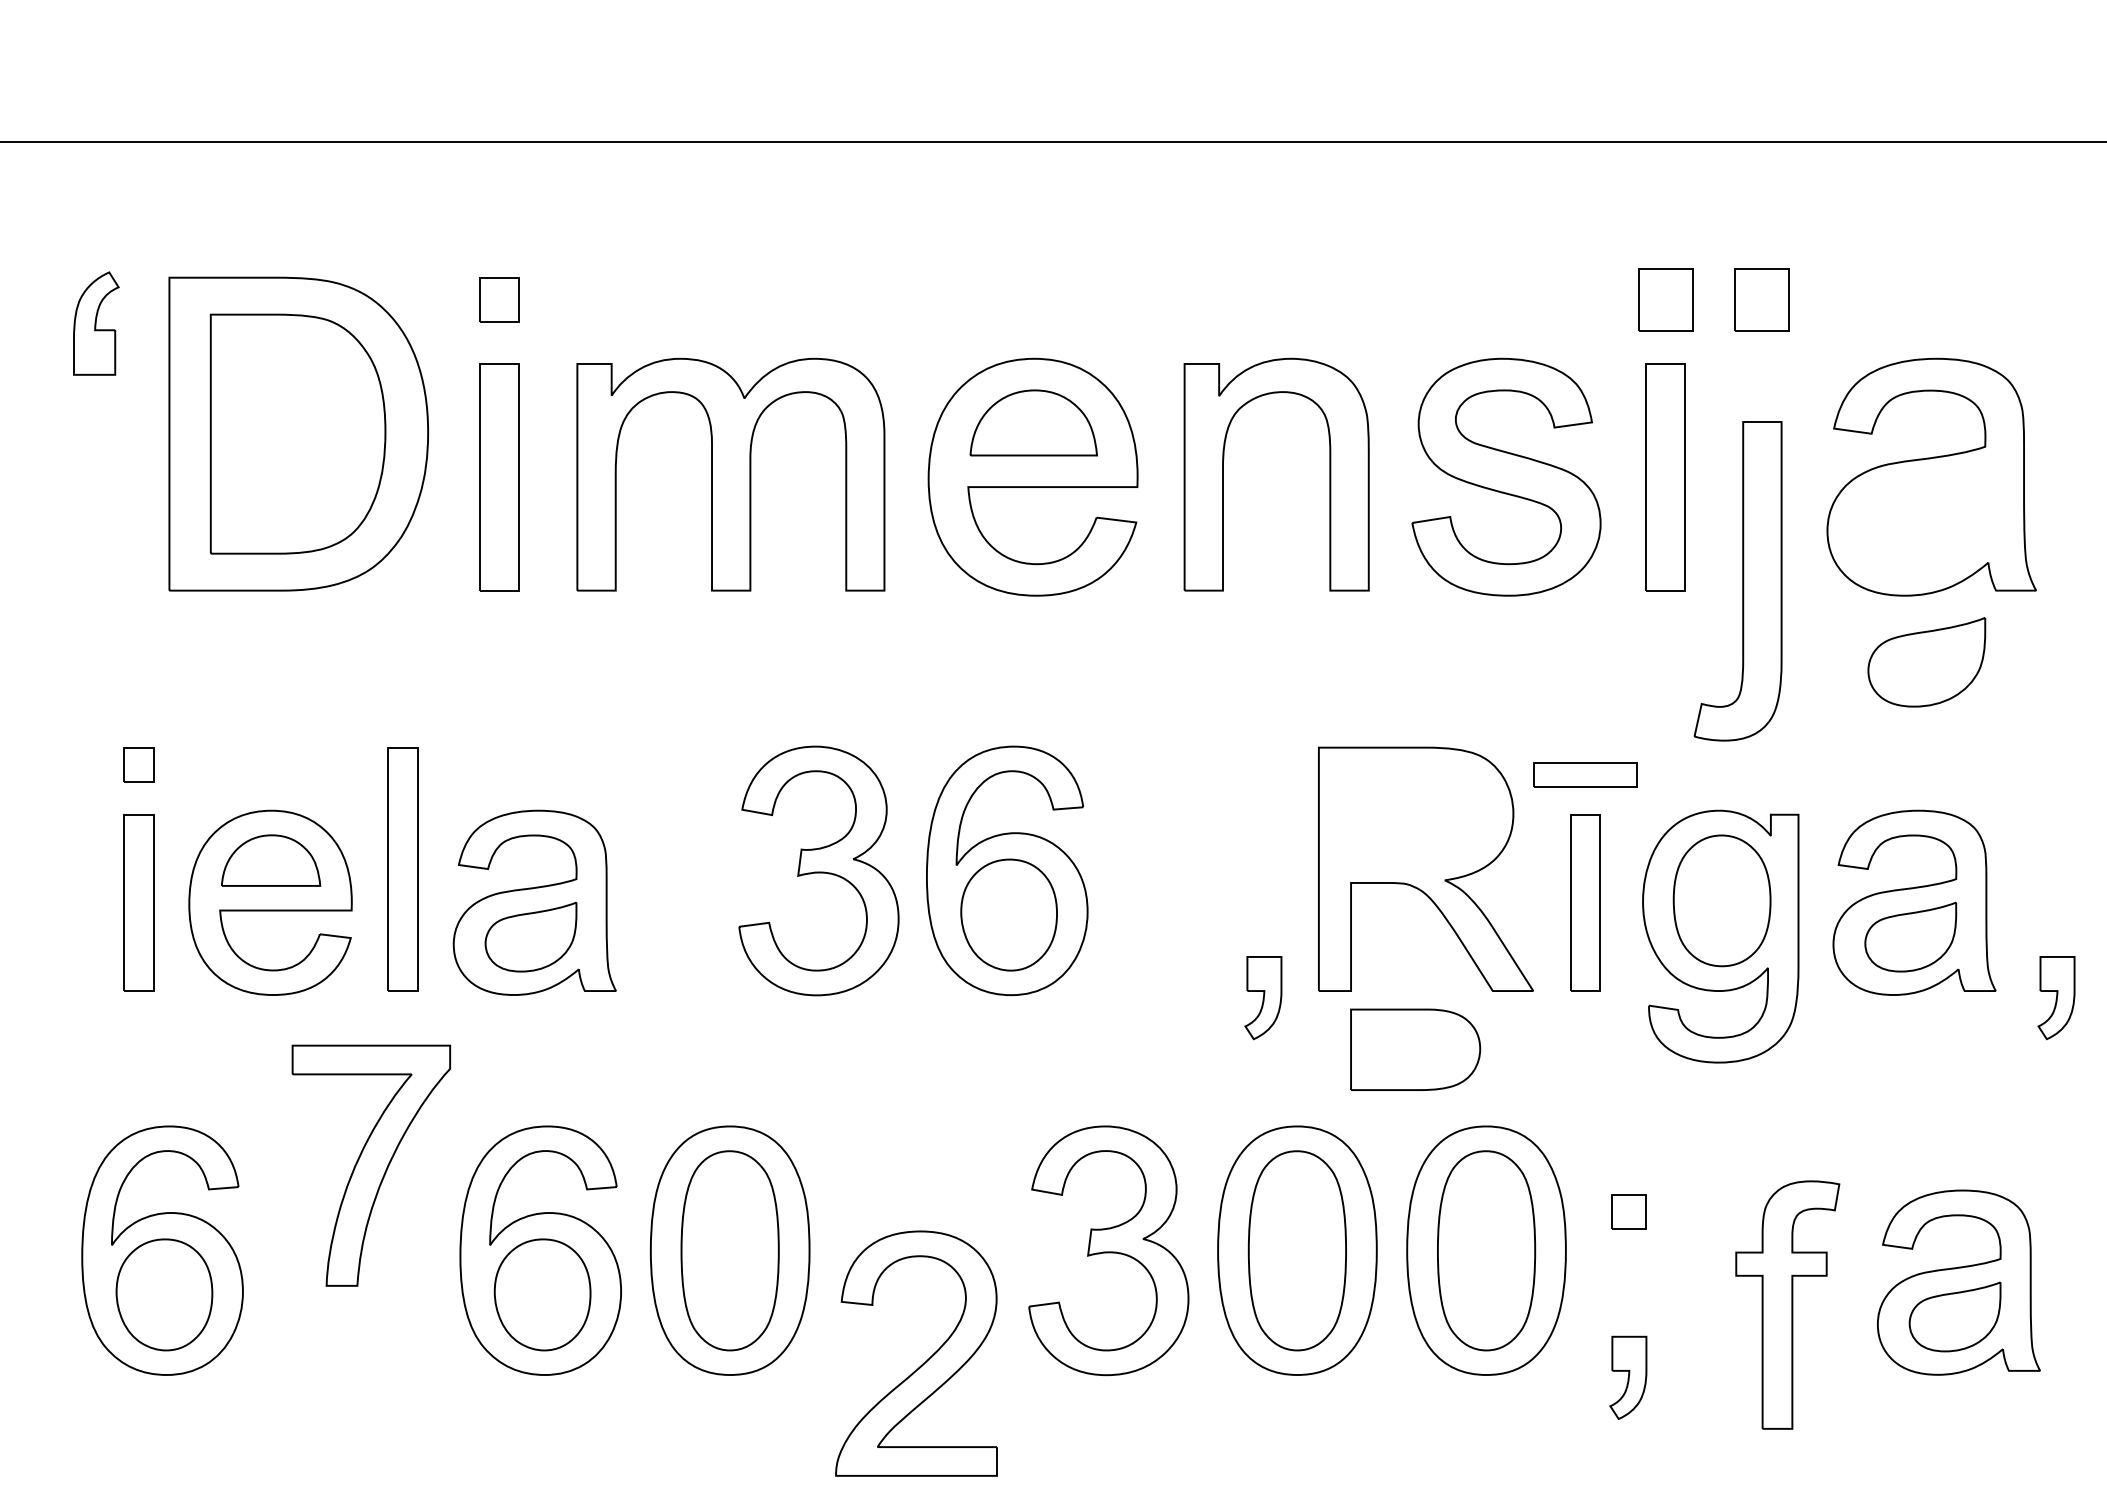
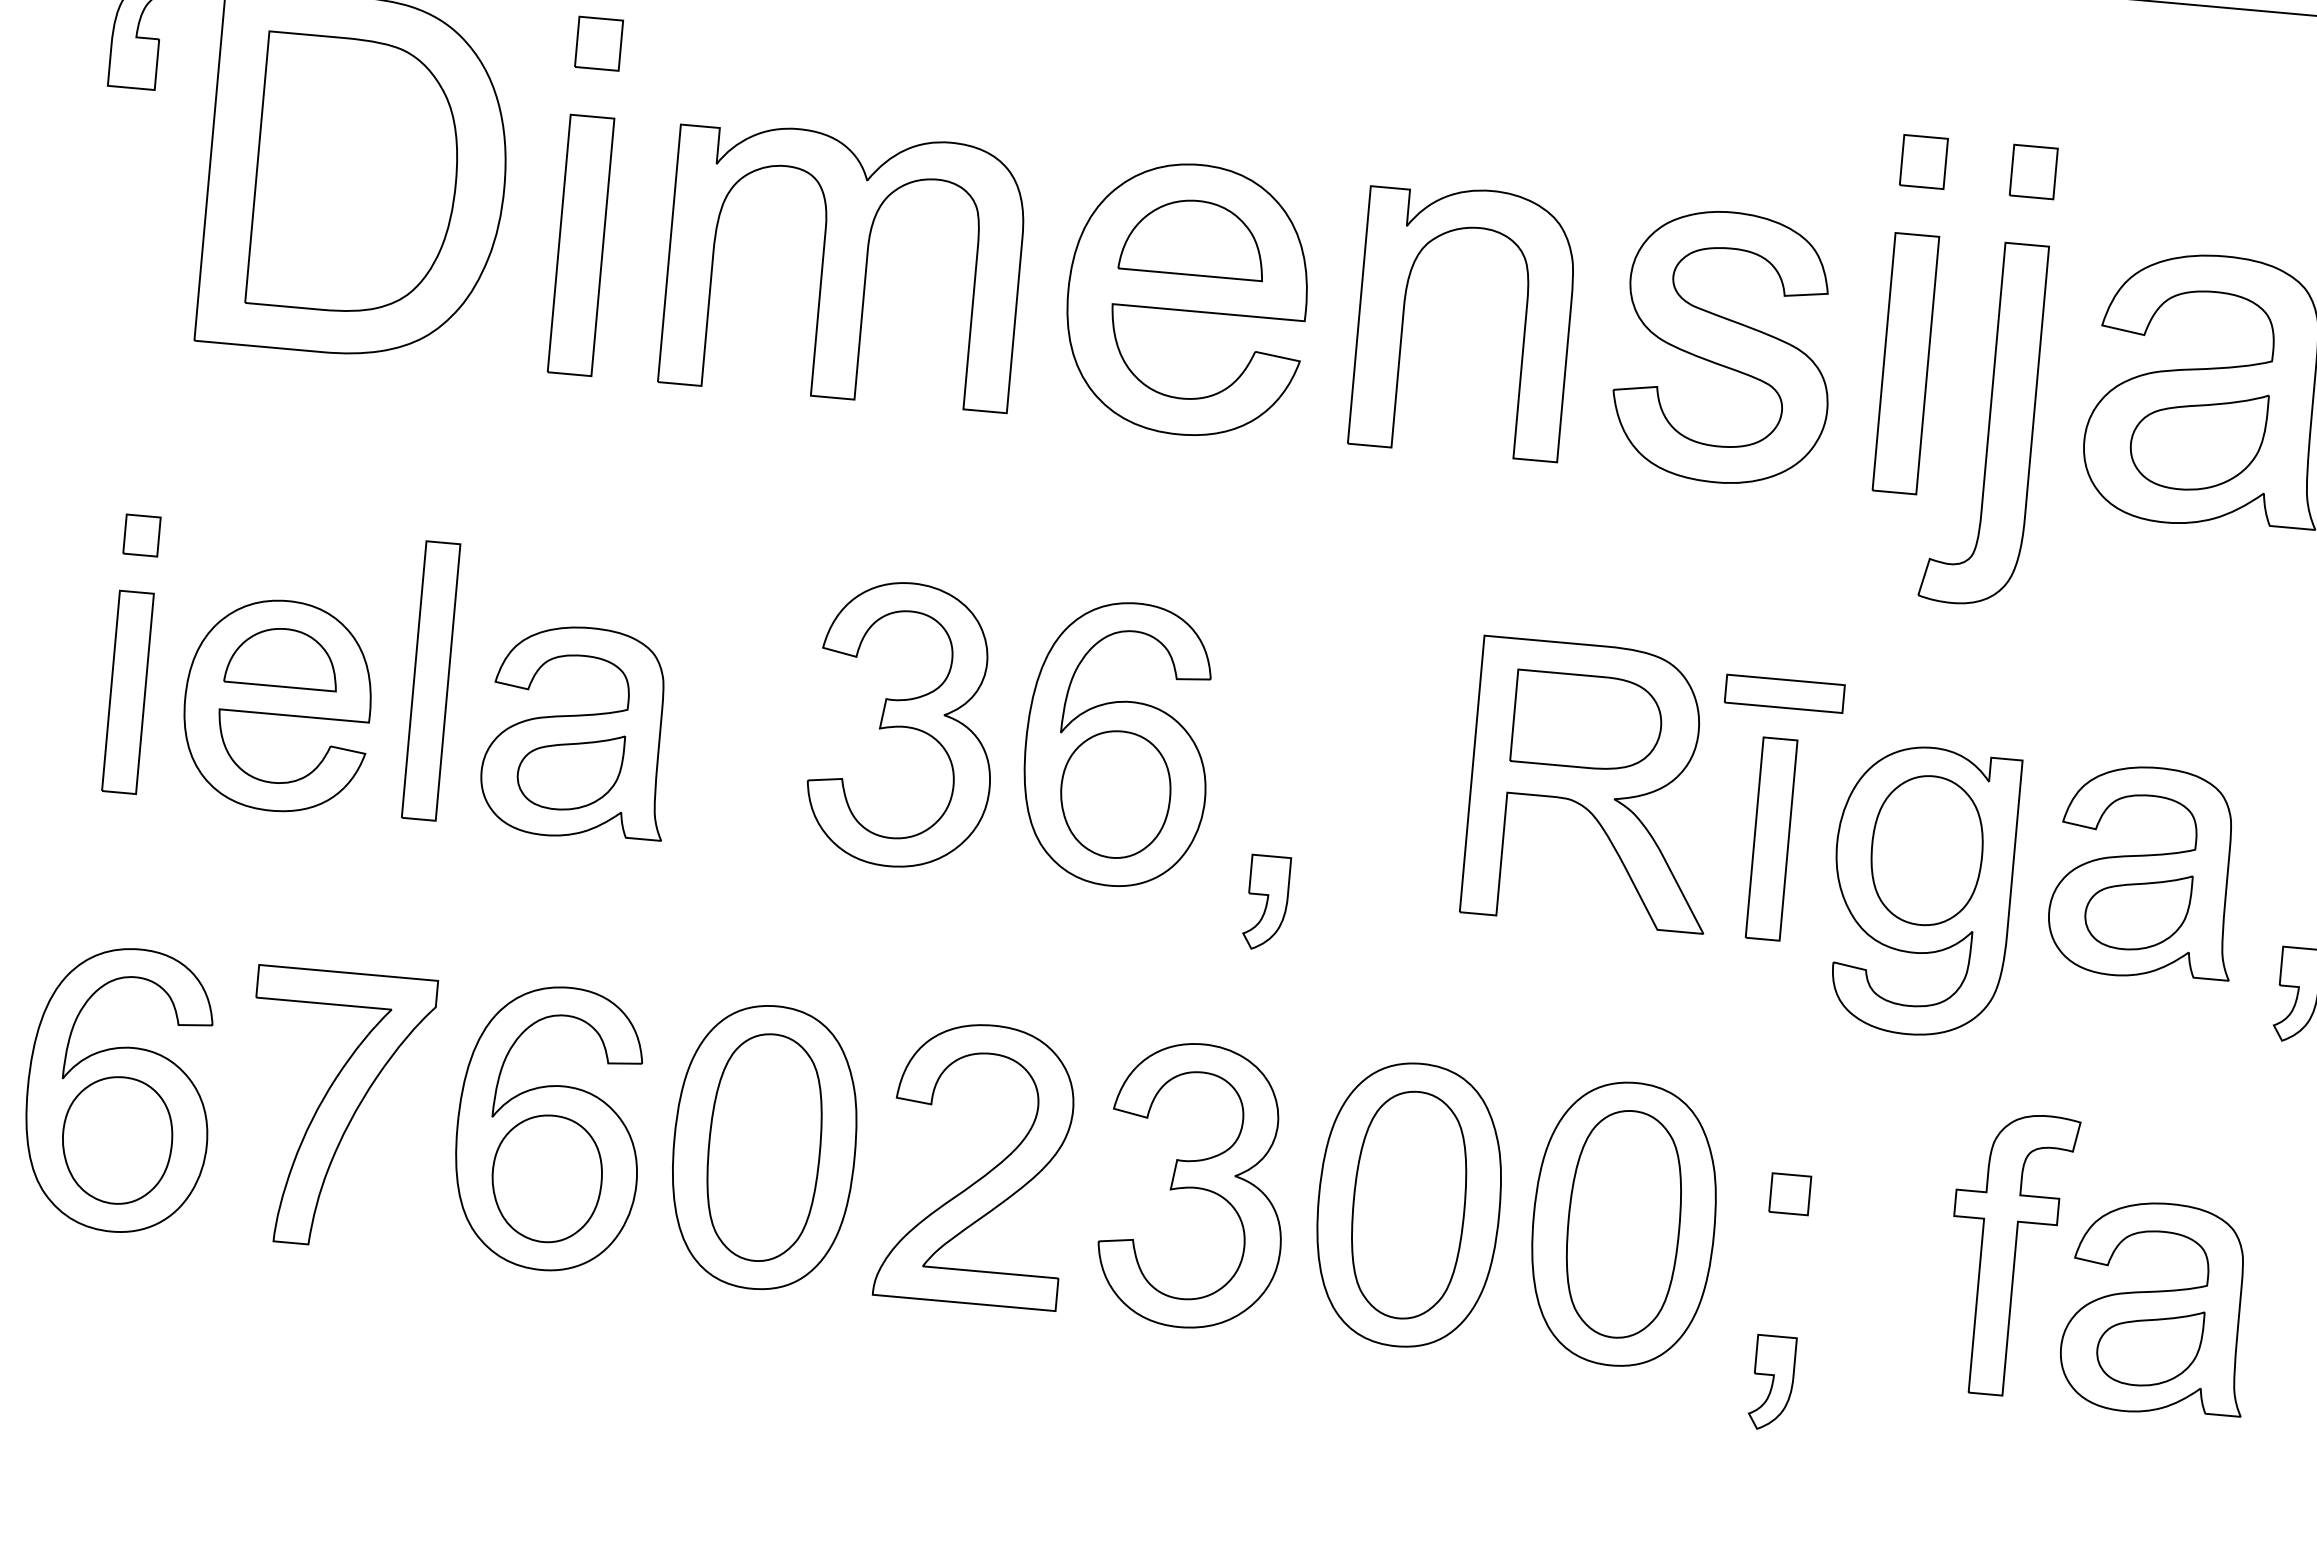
part: (1665, 299) -> (1923, 161), size x0.71
part: (1762, 299) -> (2033, 171), size x0.71
part: (1737, 581) -> (1982, 423), moved
part: (1926, 662) -> (2197, 440), moved
part: (1263, 998) -> (1266, 903), moved
part: (1415, 1049) -> (1587, 721), moved
part: (370, 1165) -> (335, 1109), moved
part: (1787, 1304) -> (2009, 1253), moved
part: (922, 1363) -> (982, 1175), moved

